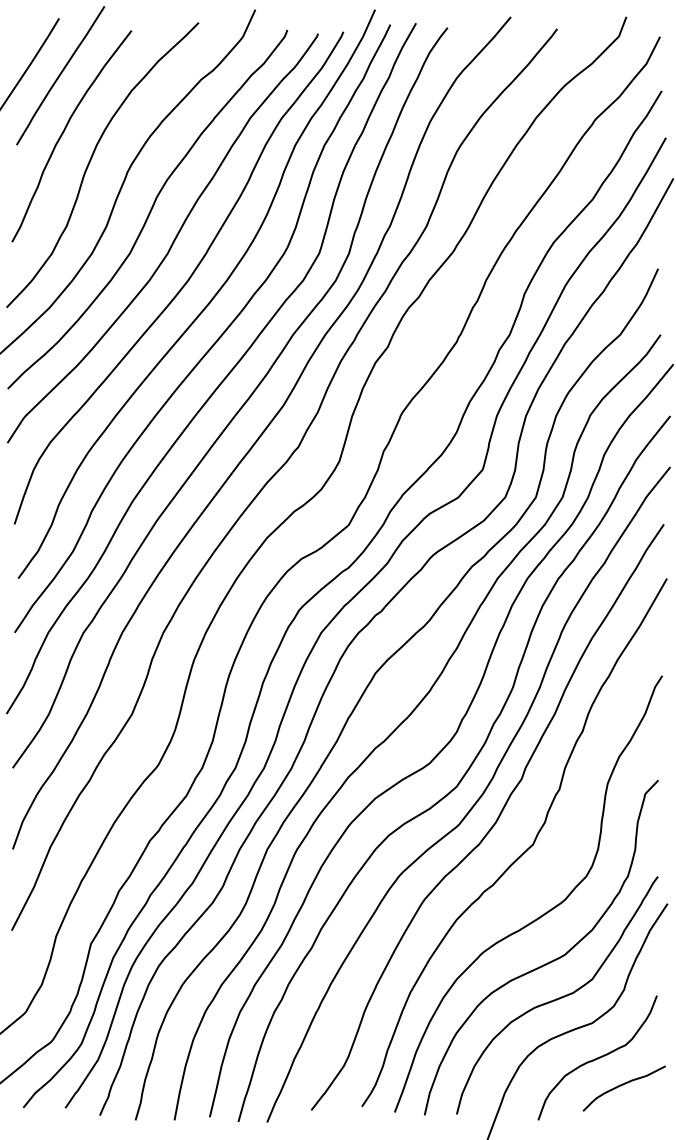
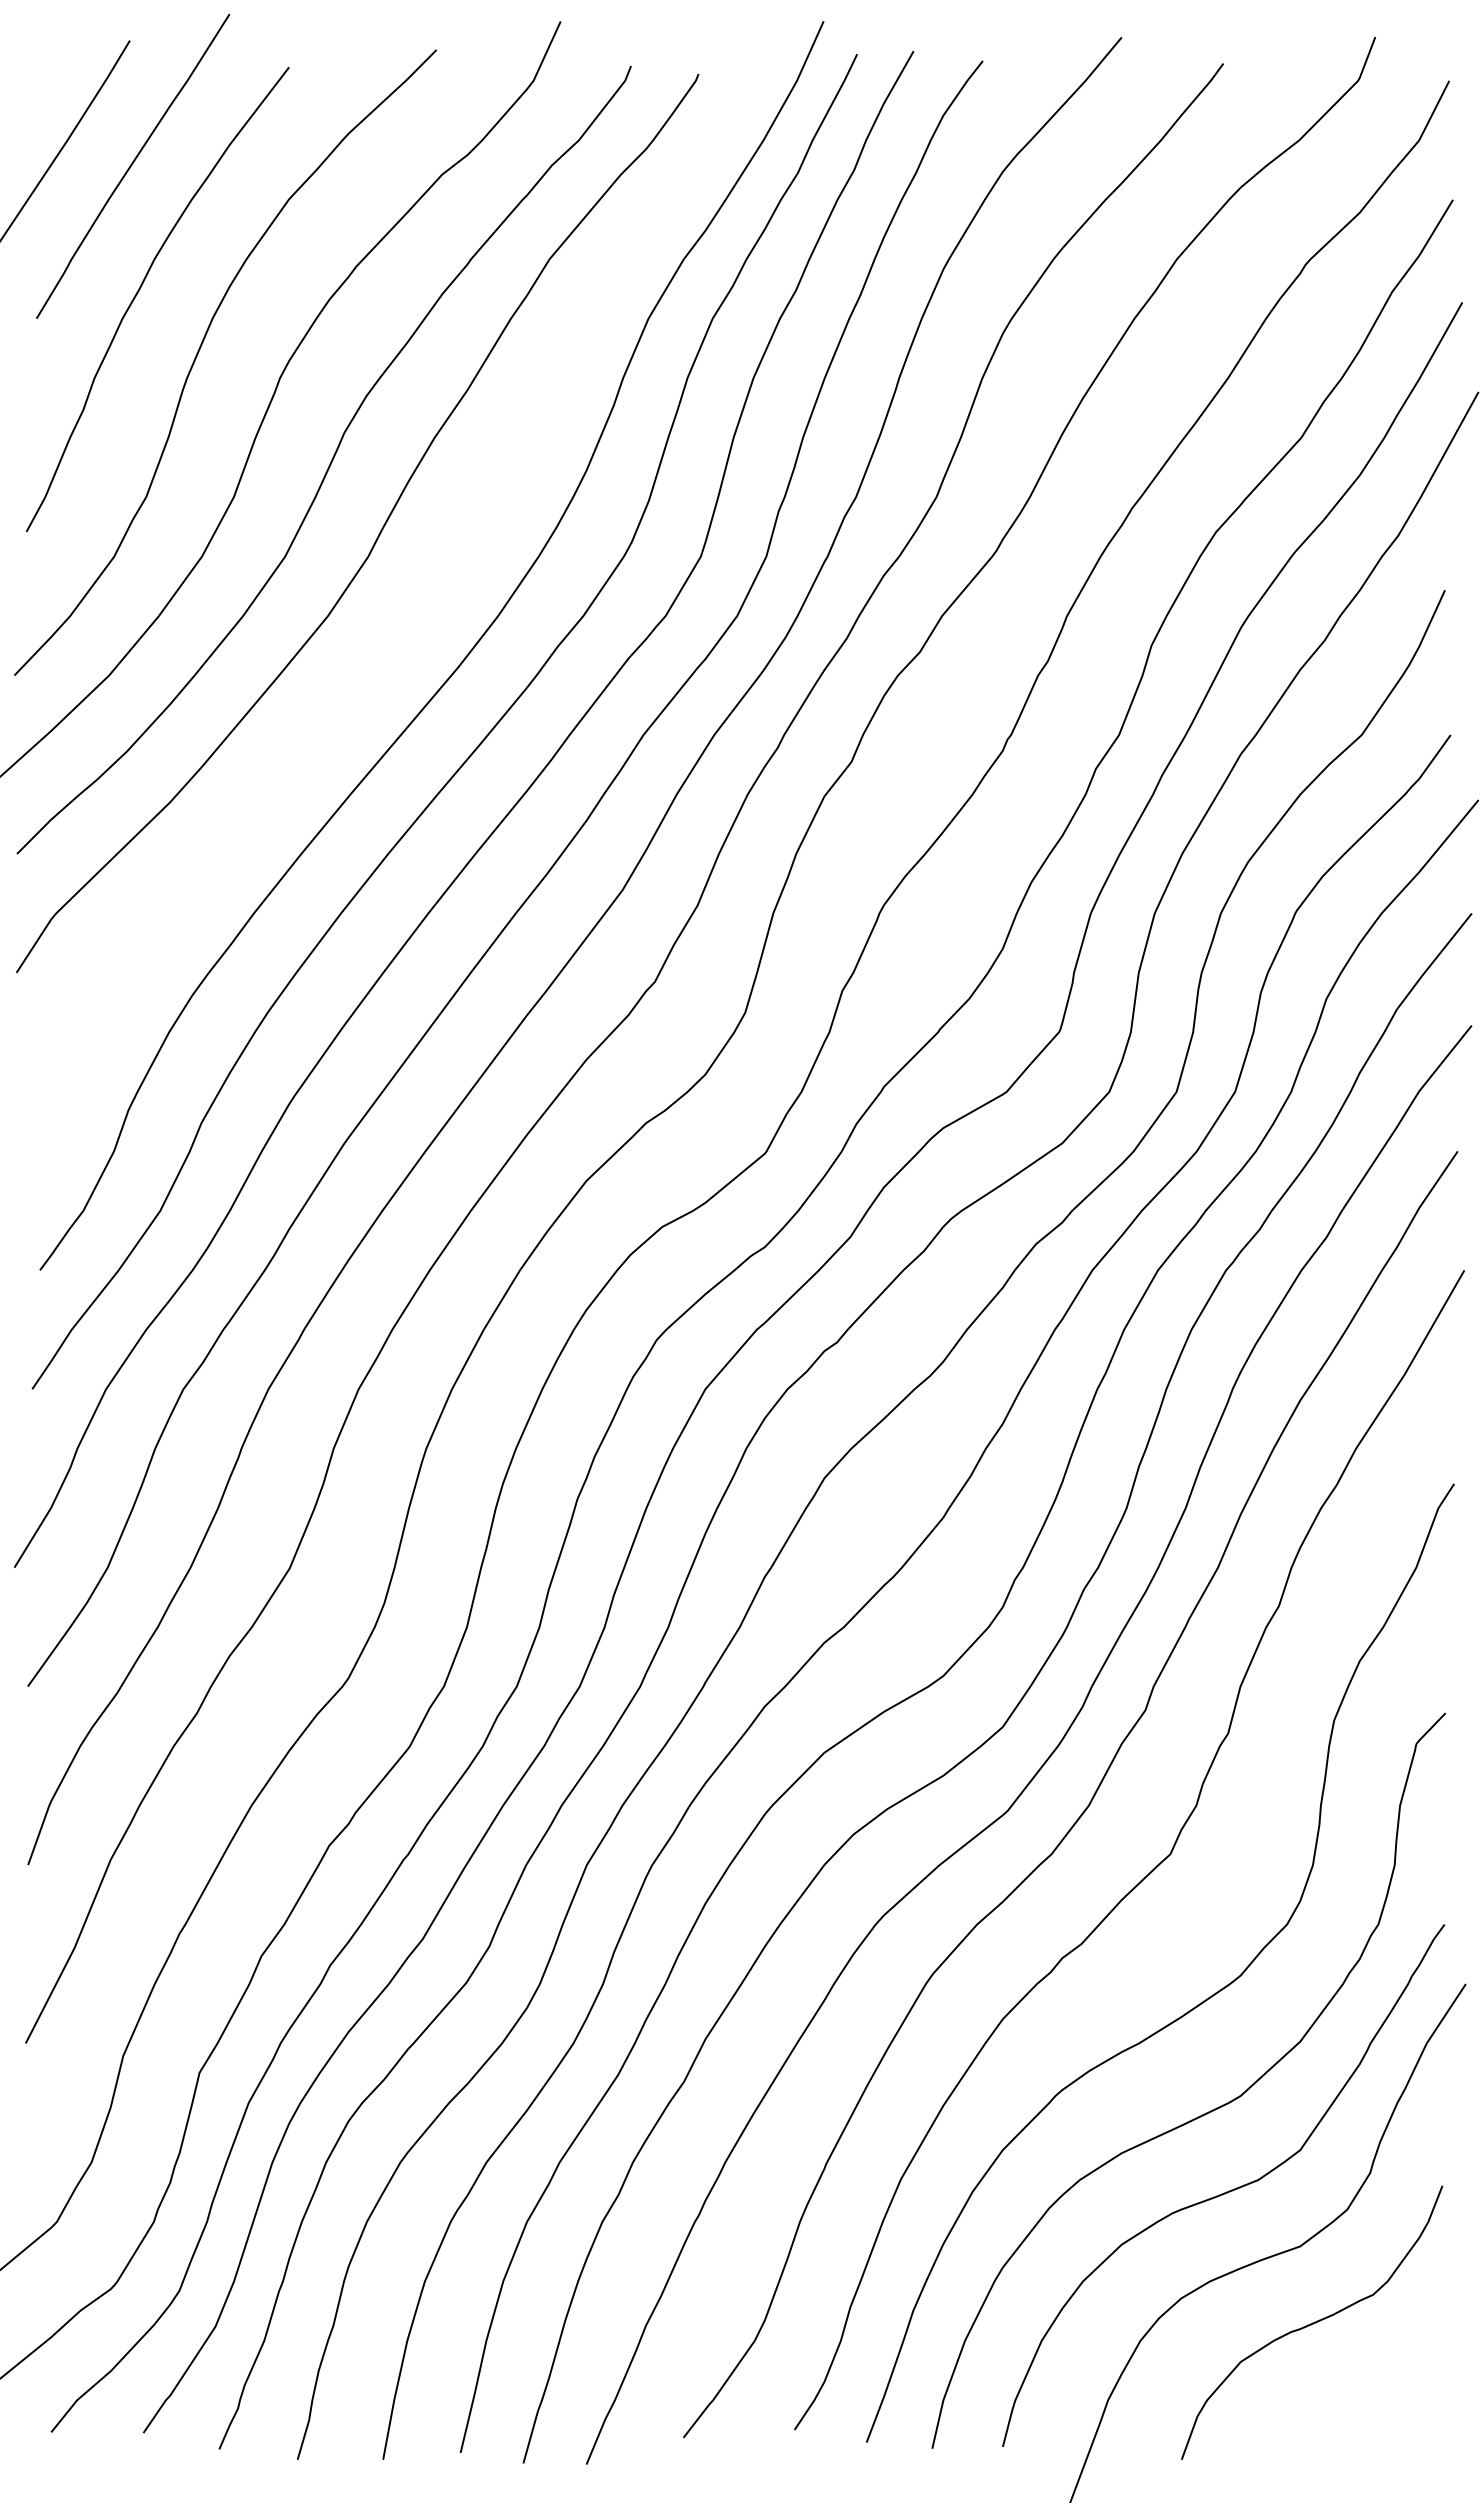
curve: (184, 283) -> (405, 622), removed
curve: (621, 1086) -> (1364, 2385), removed

